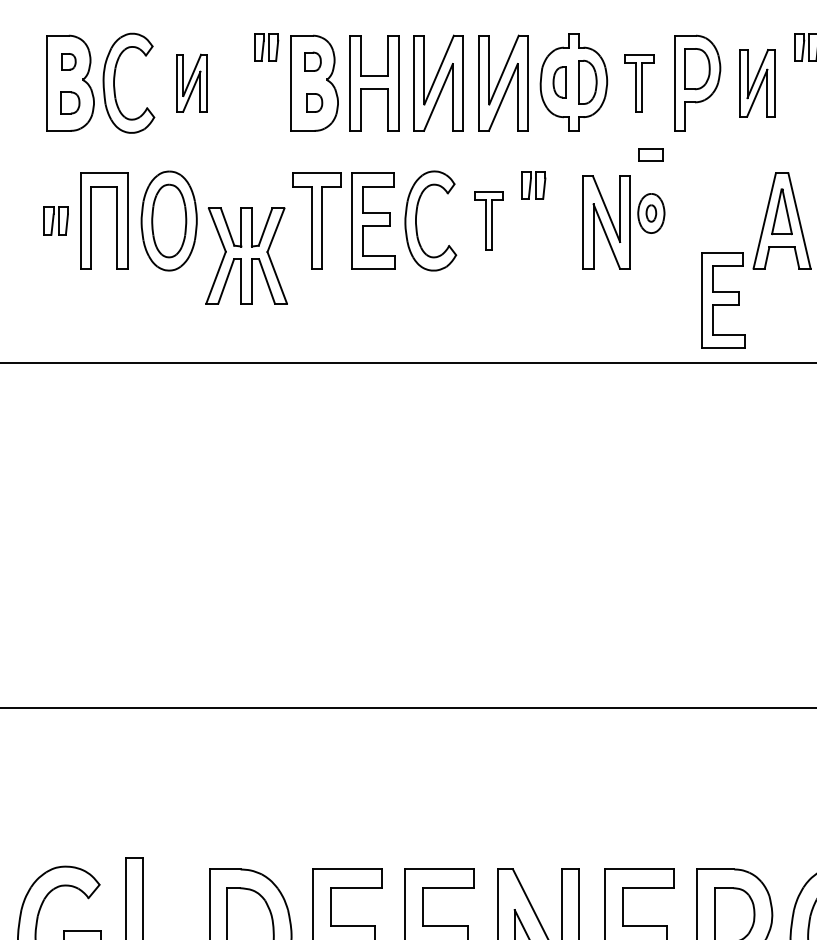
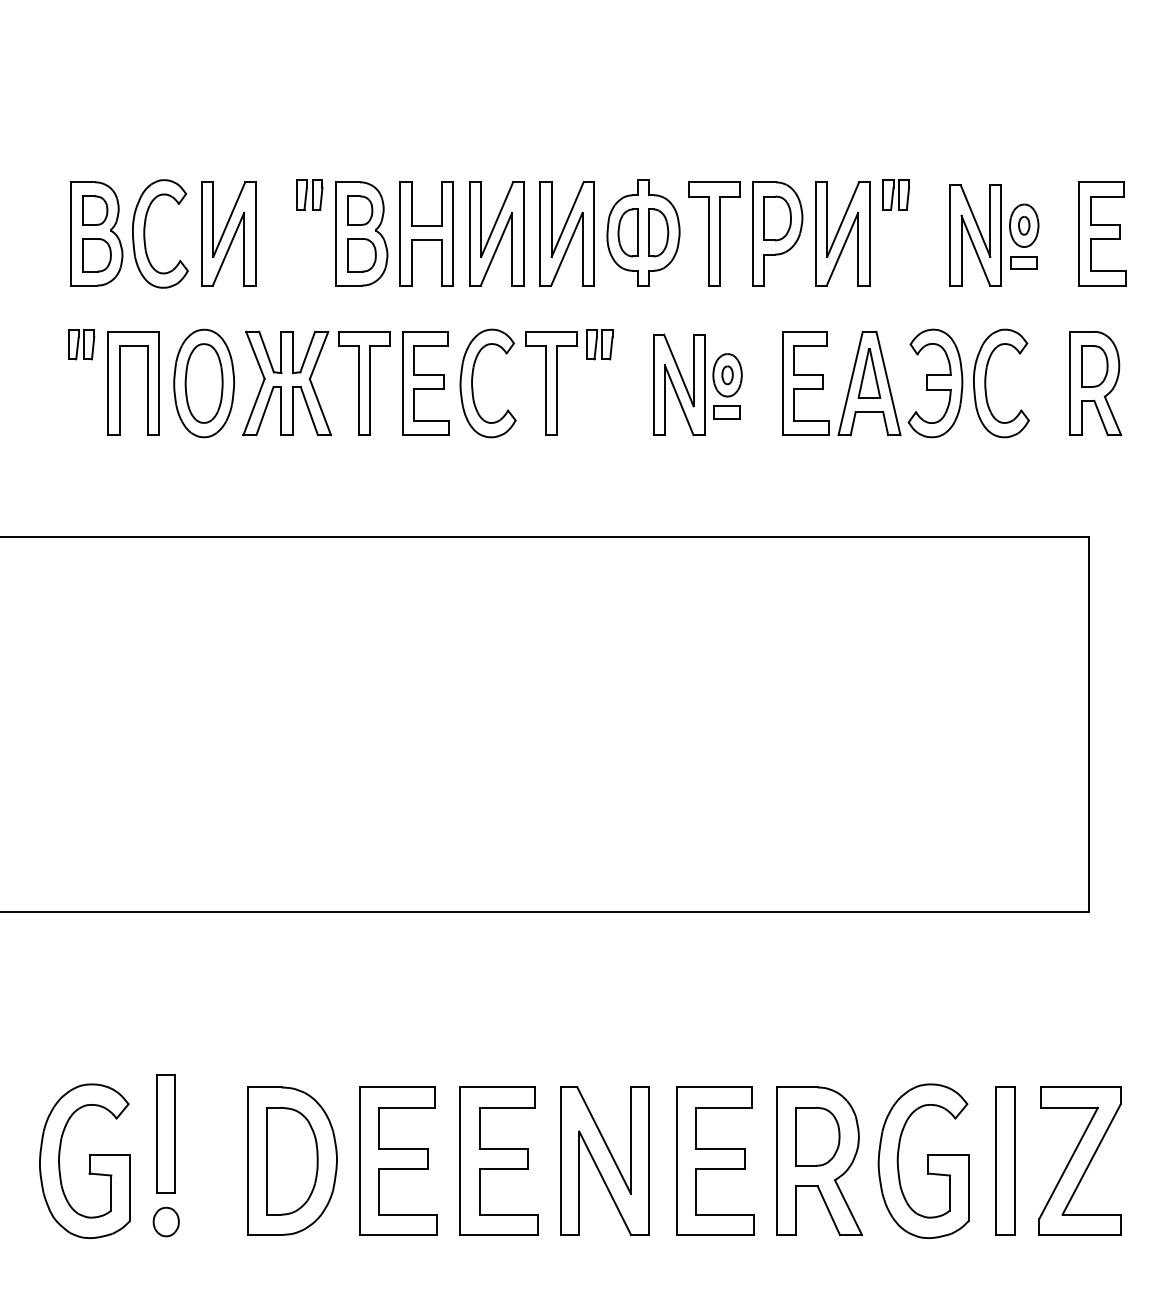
part: (69, 61) -> (95, 210), size x1.67
part: (313, 61) -> (360, 210), size x1.43
part: (559, 81) -> (627, 232), size x1.43
part: (191, 82) -> (228, 233), size x1.67
part: (639, 82) -> (714, 233), size x1.67
part: (757, 82) -> (842, 233), size x1.43
part: (70, 103) -> (96, 255), size x1.43
part: (314, 103) -> (361, 255), size x1.67
part: (650, 154) -> (726, 412), moved
part: (56, 221) -> (81, 344), moved
part: (489, 221) -> (551, 383), size x1.67
part: (245, 256) -> (286, 383), moved
part: (723, 300) -> (805, 383), moved

